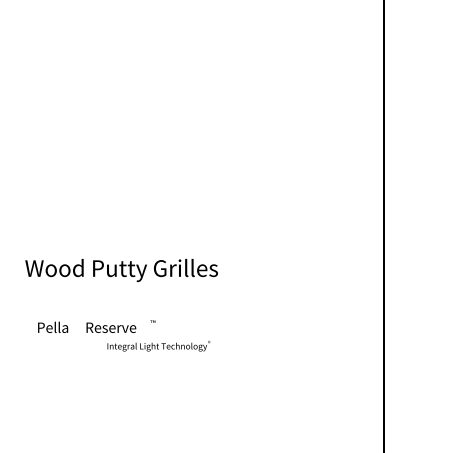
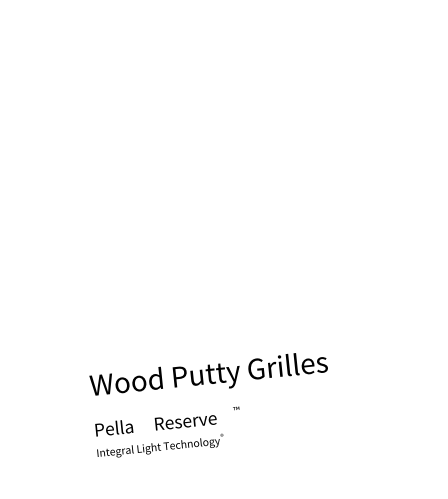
text: (121, 270) -> (208, 376), moved
text: (158, 346) -> (160, 447), moved

